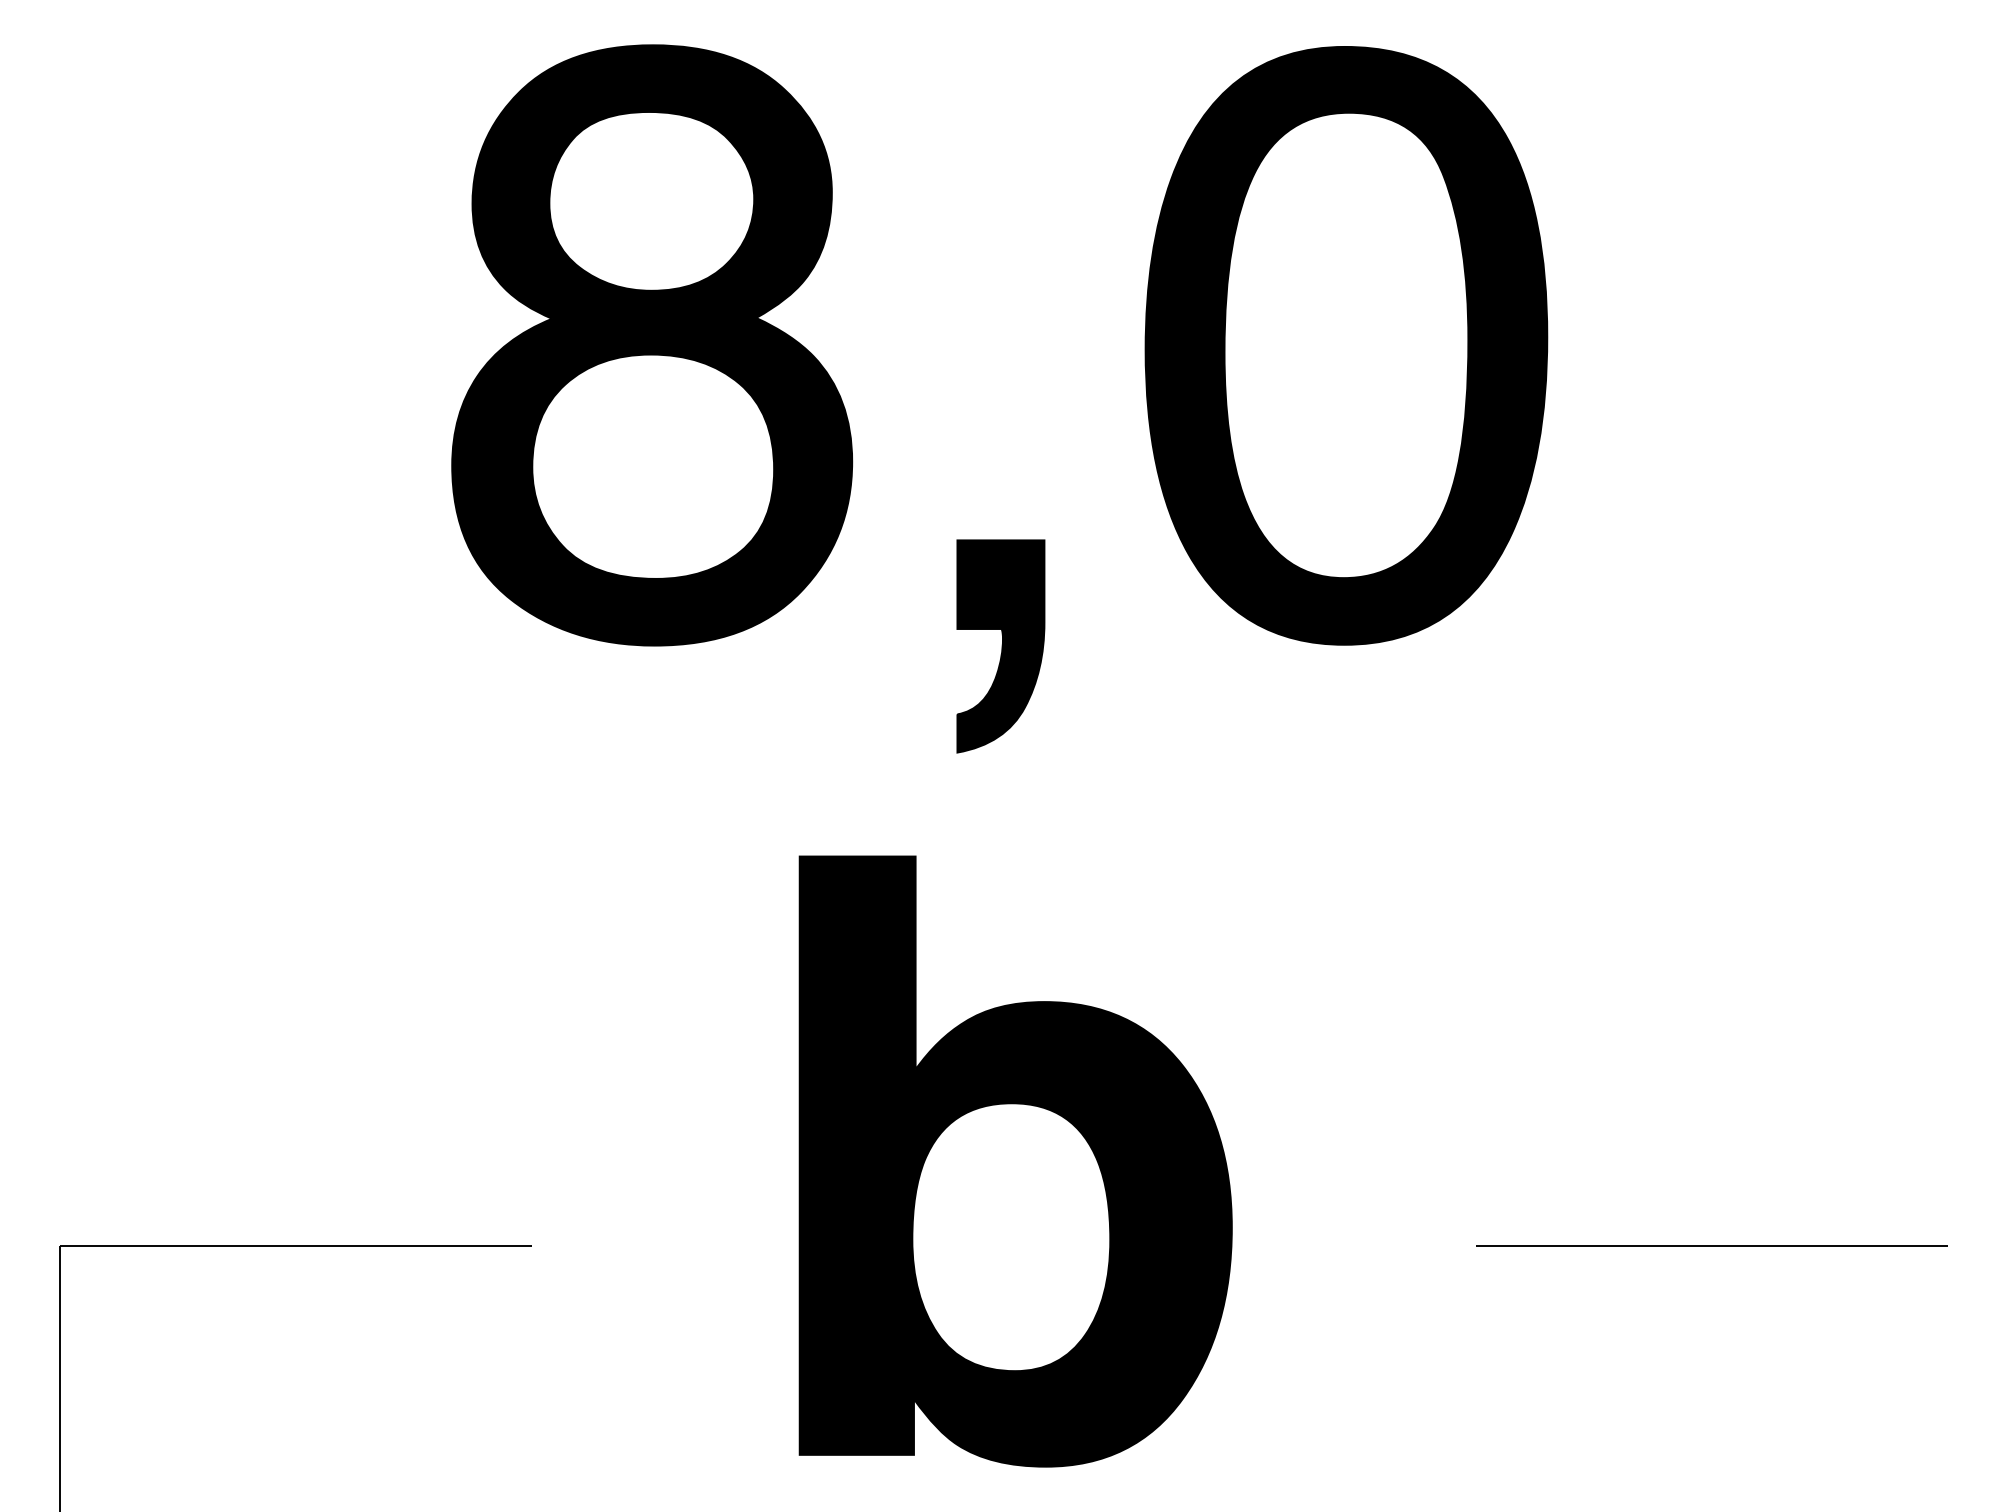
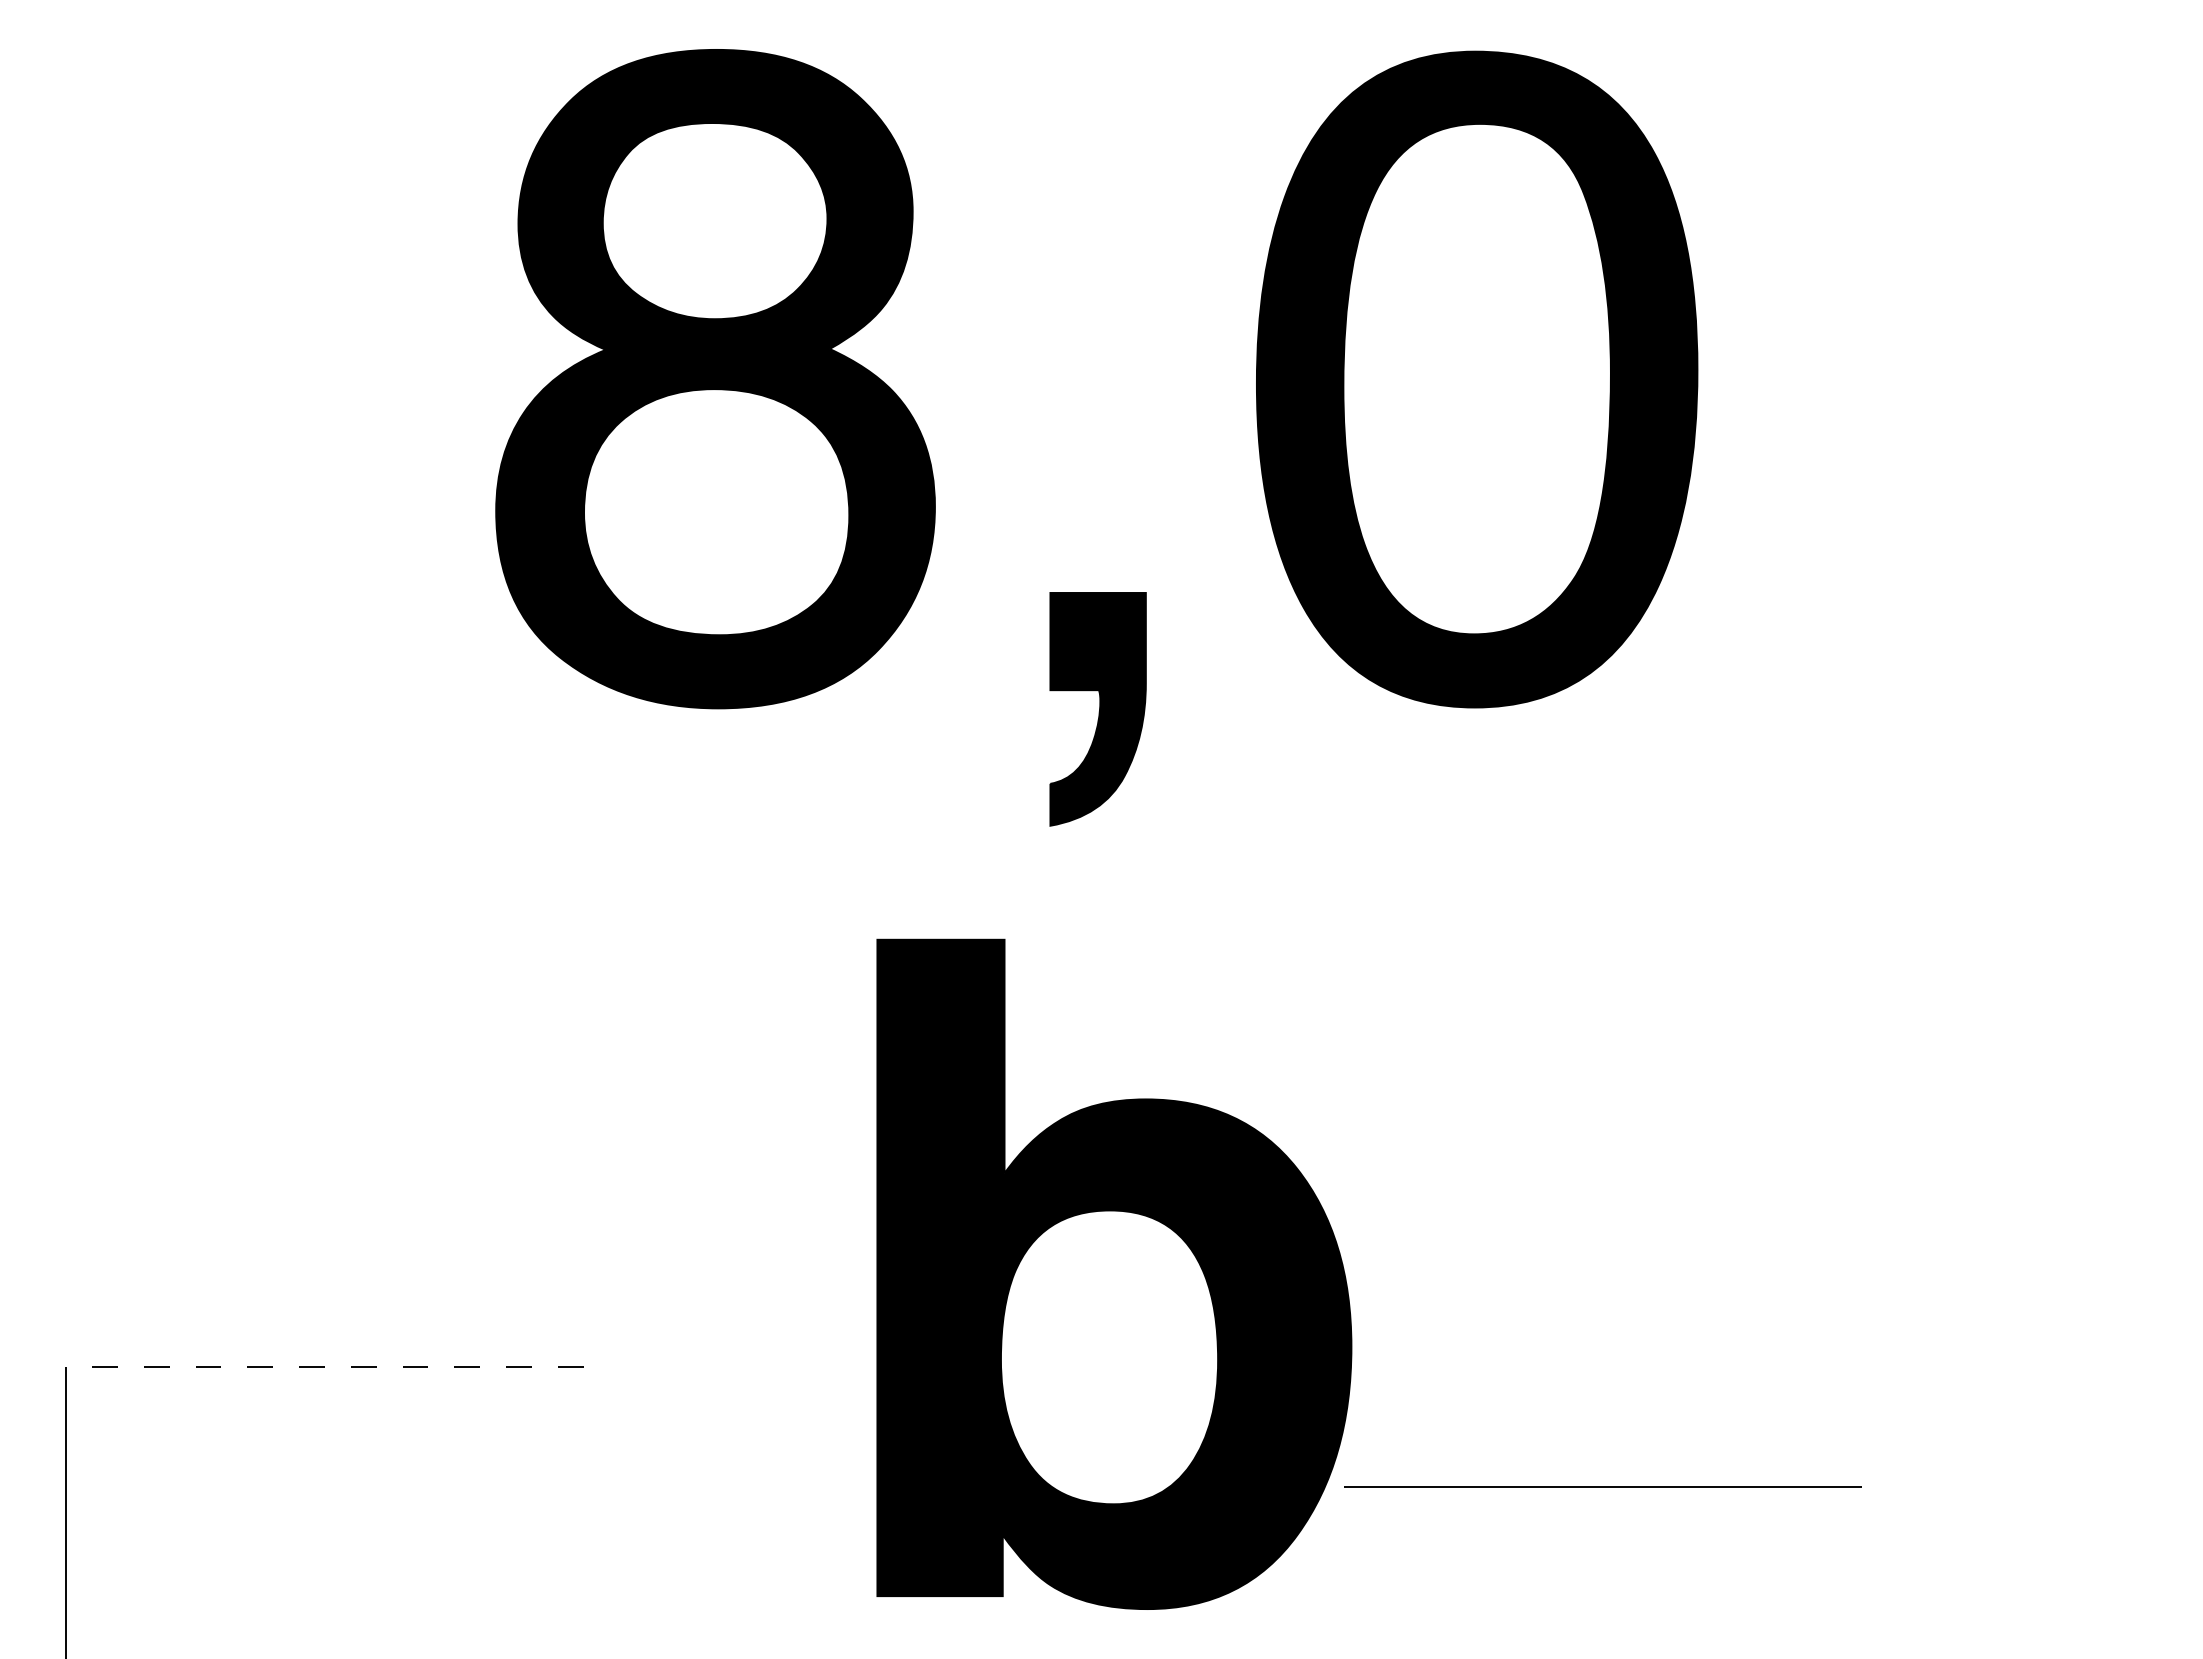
line: (295, 1245) -> (324, 1366), solid -> dashed
line: (1711, 1245) -> (1602, 1486), moved

